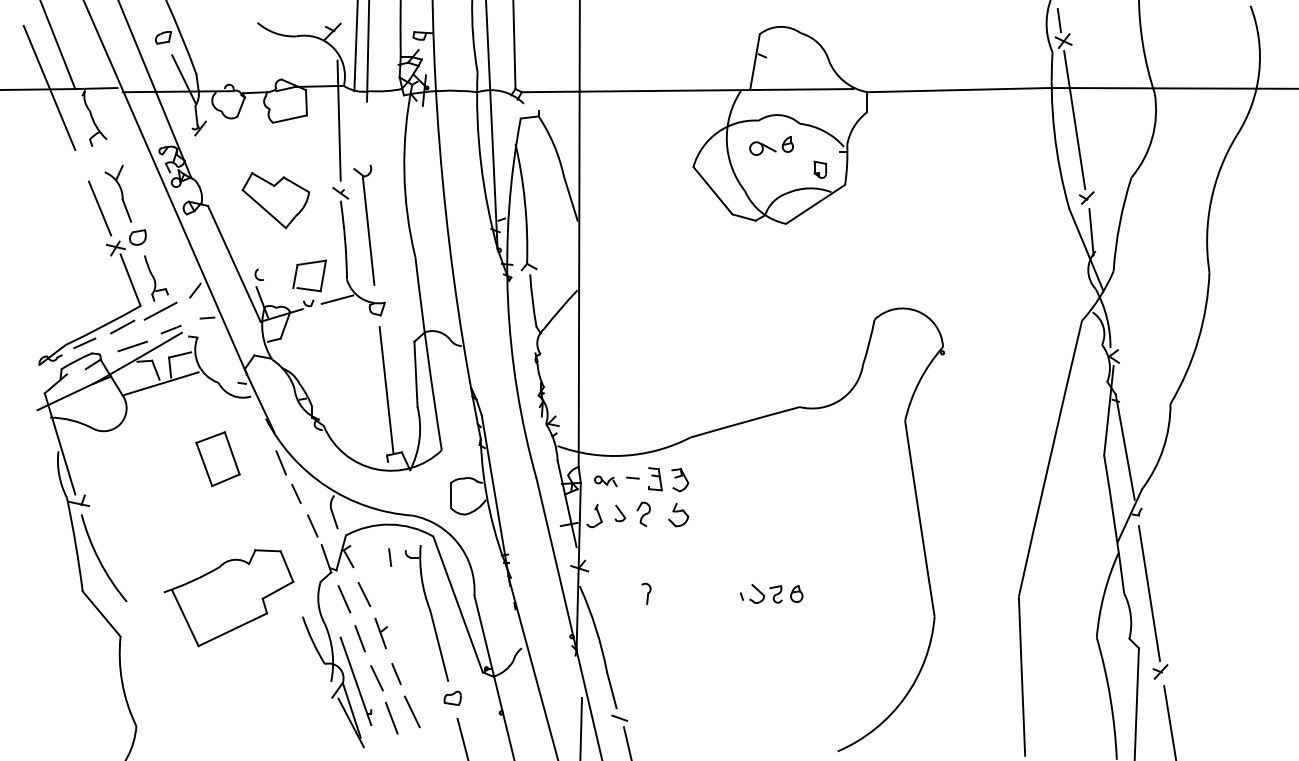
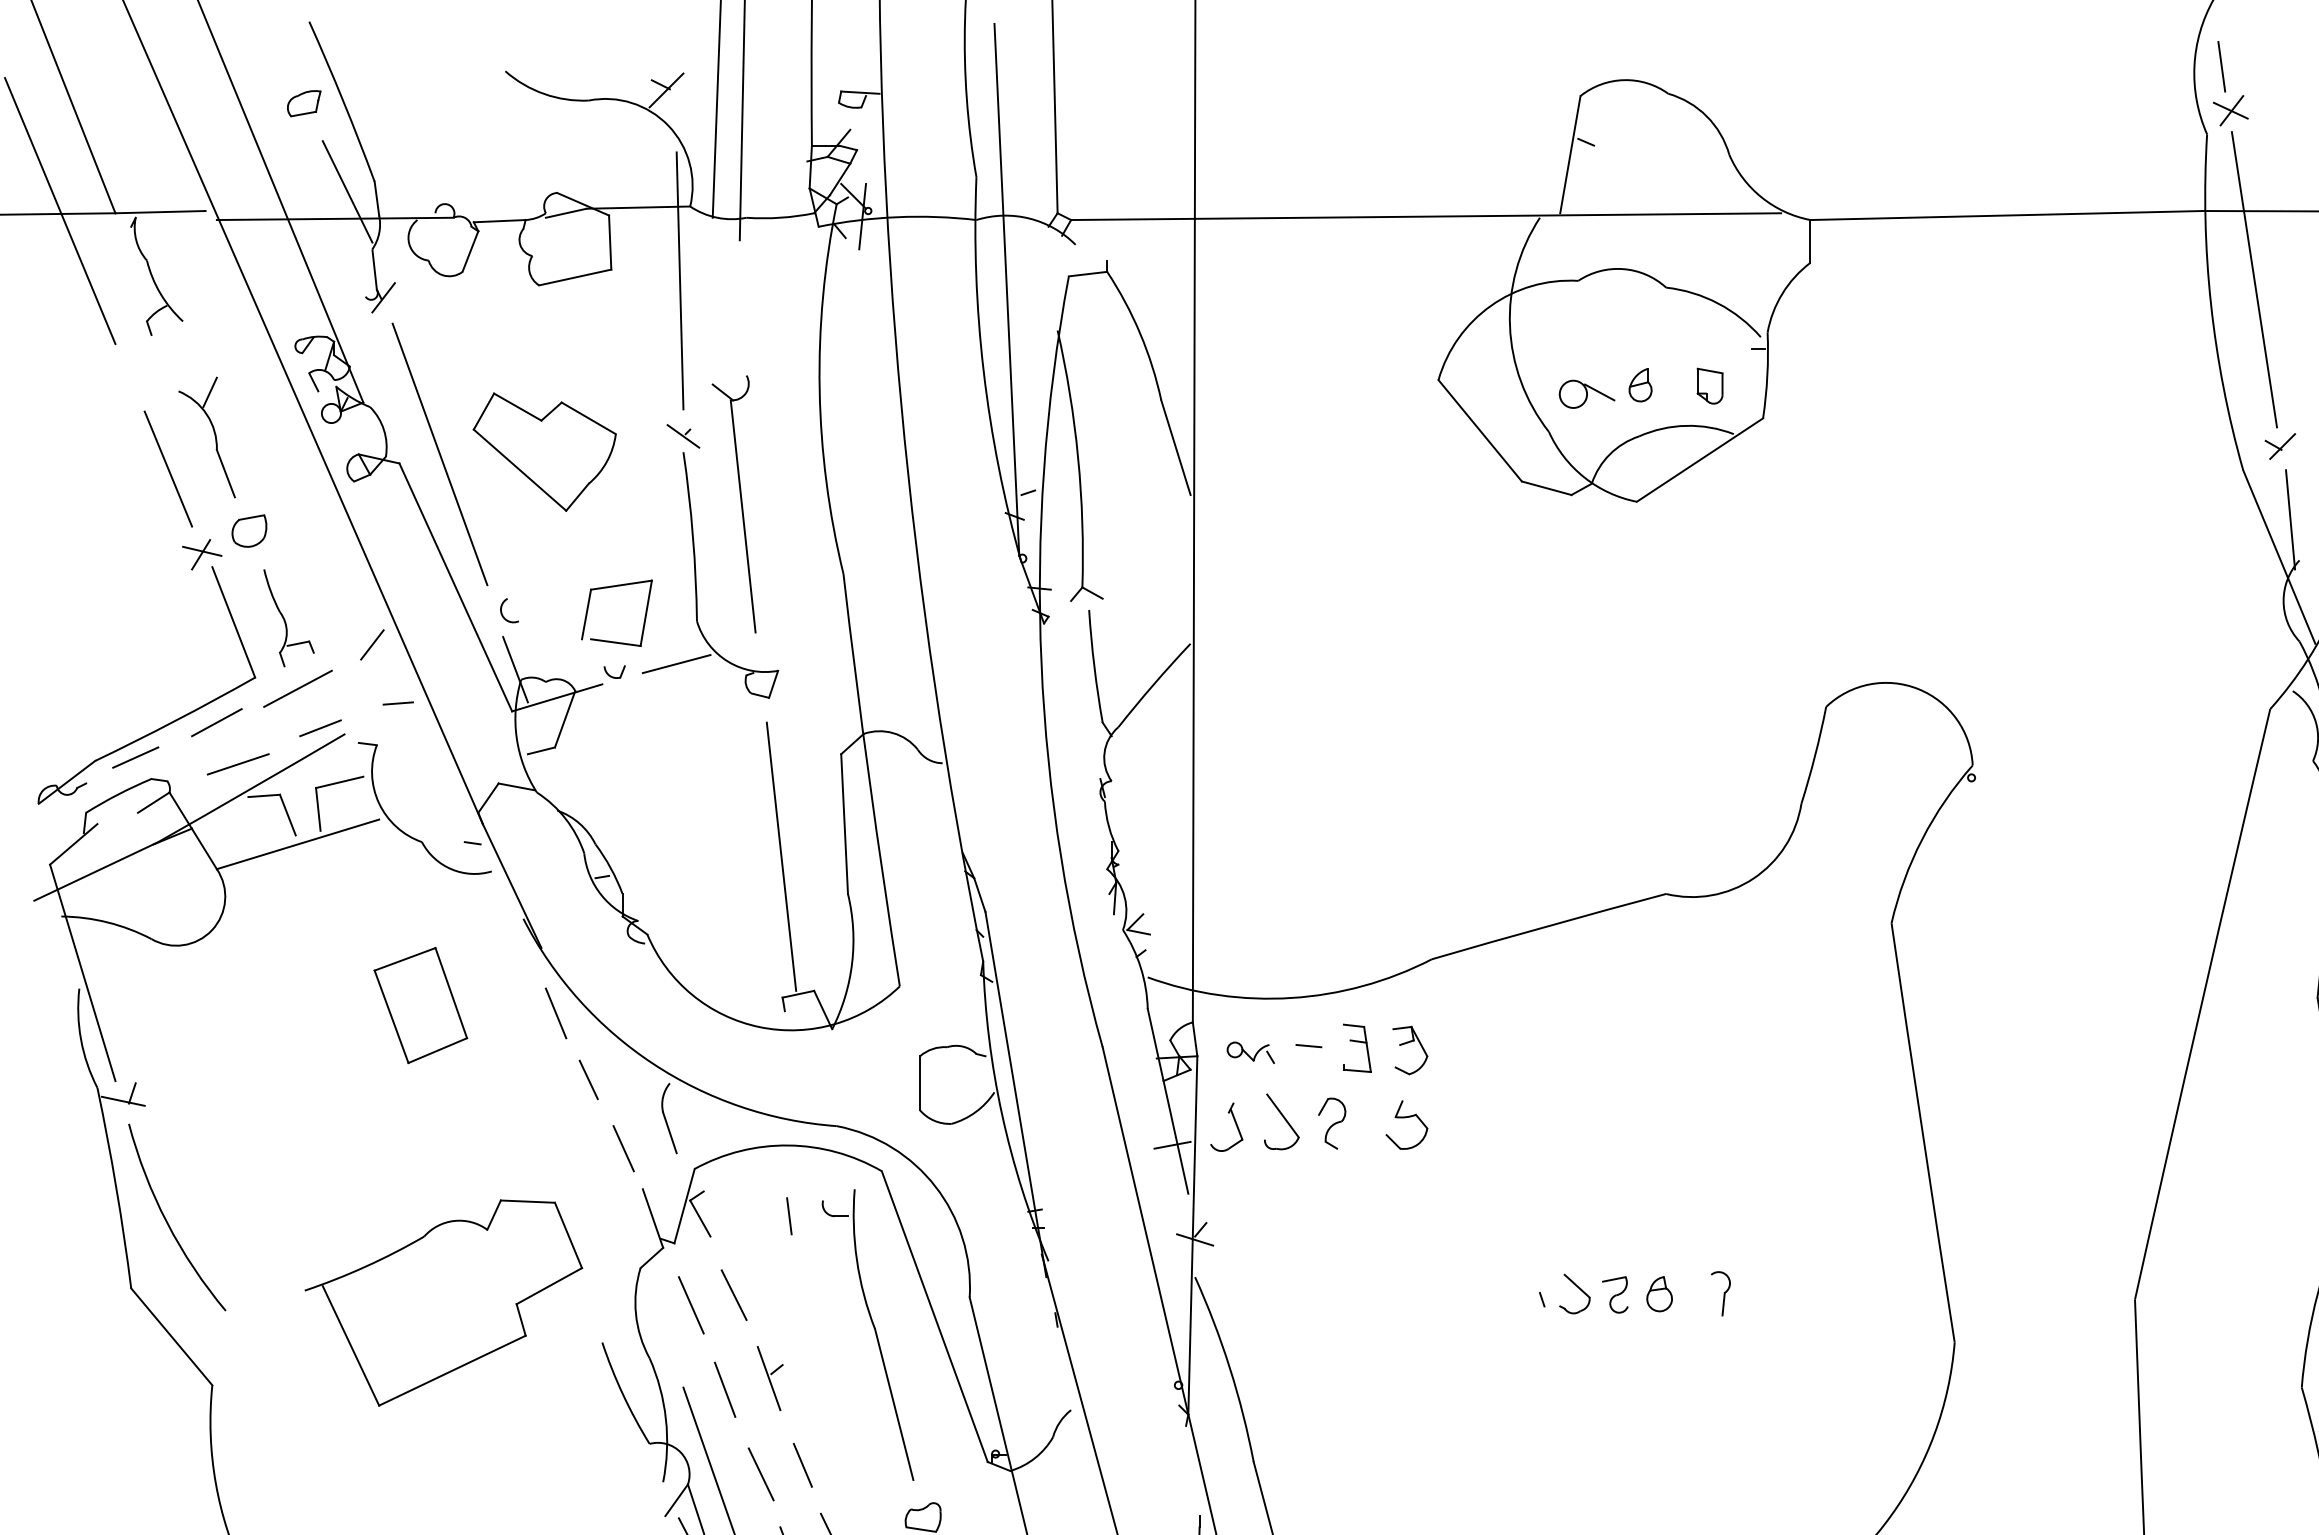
part: (771, 145) -> (1605, 387), moved
line: (226, 201) -> (438, 453), added
part: (620, 513) -> (1282, 1121), size x1.67
part: (646, 593) -> (1721, 1292), moved

